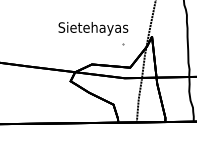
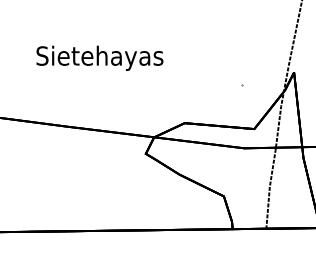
text: (93, 28) -> (100, 57), moved

